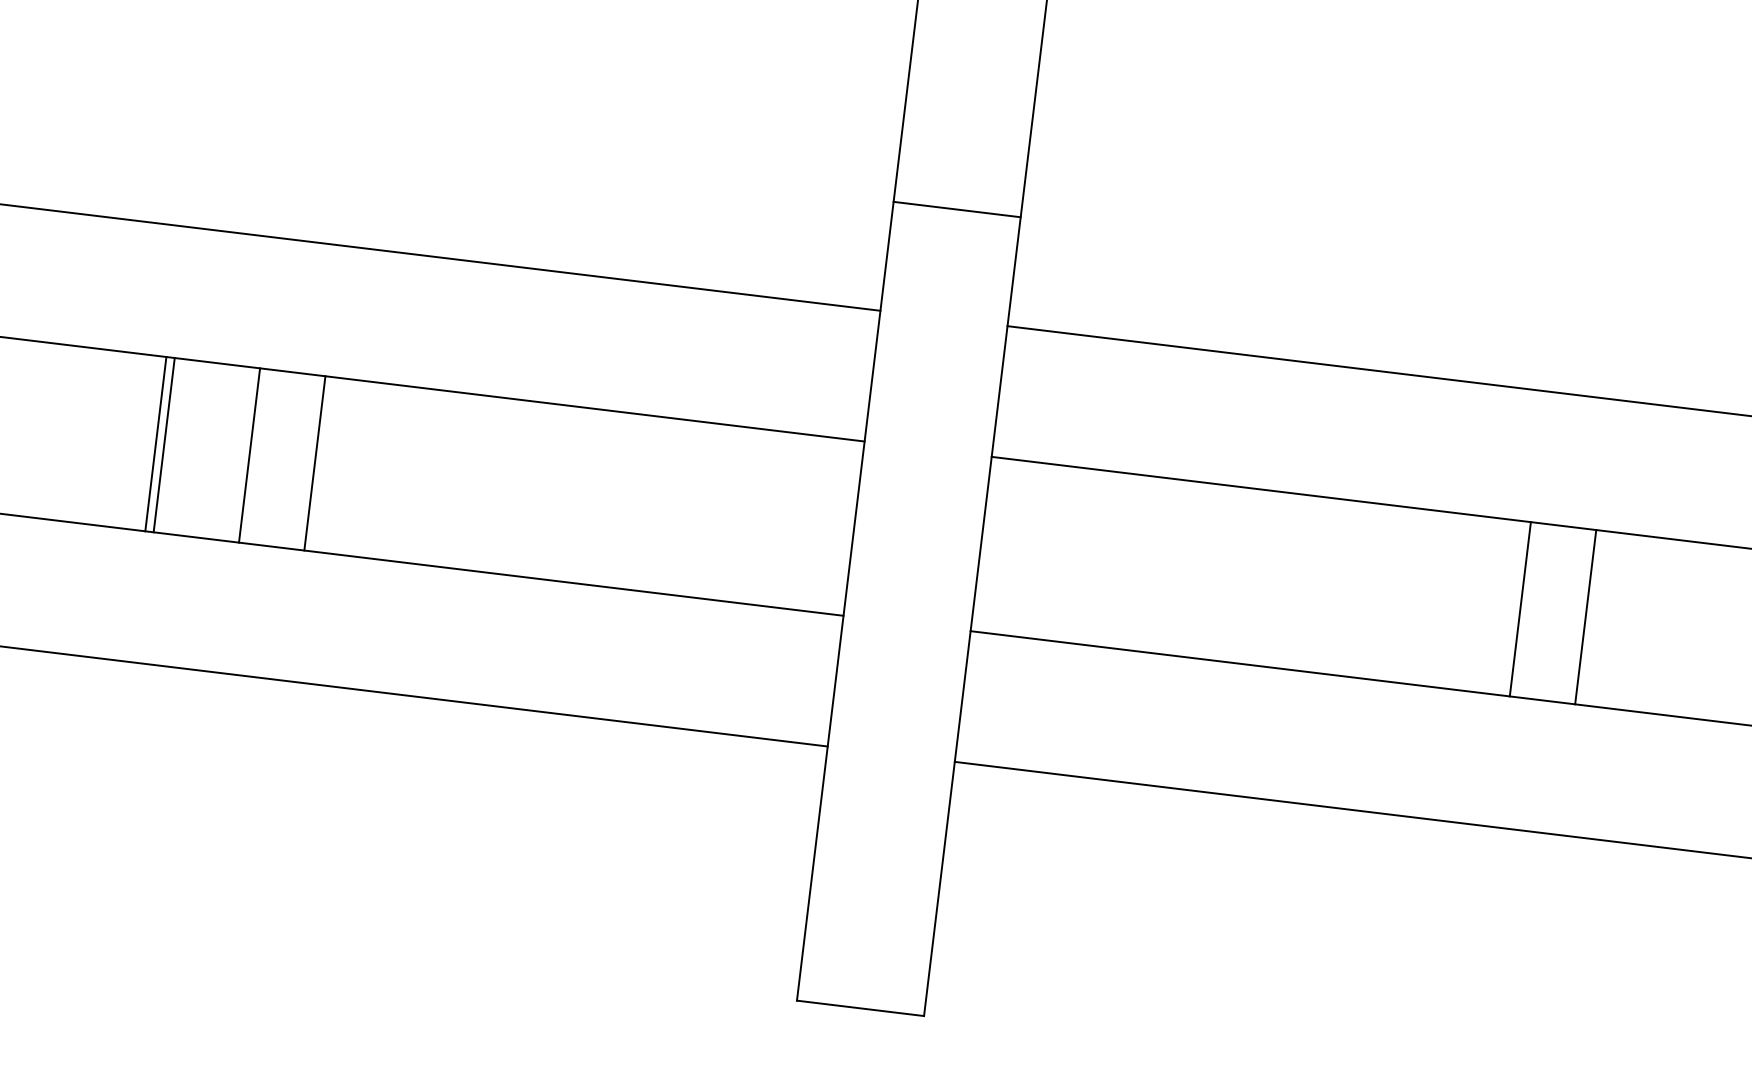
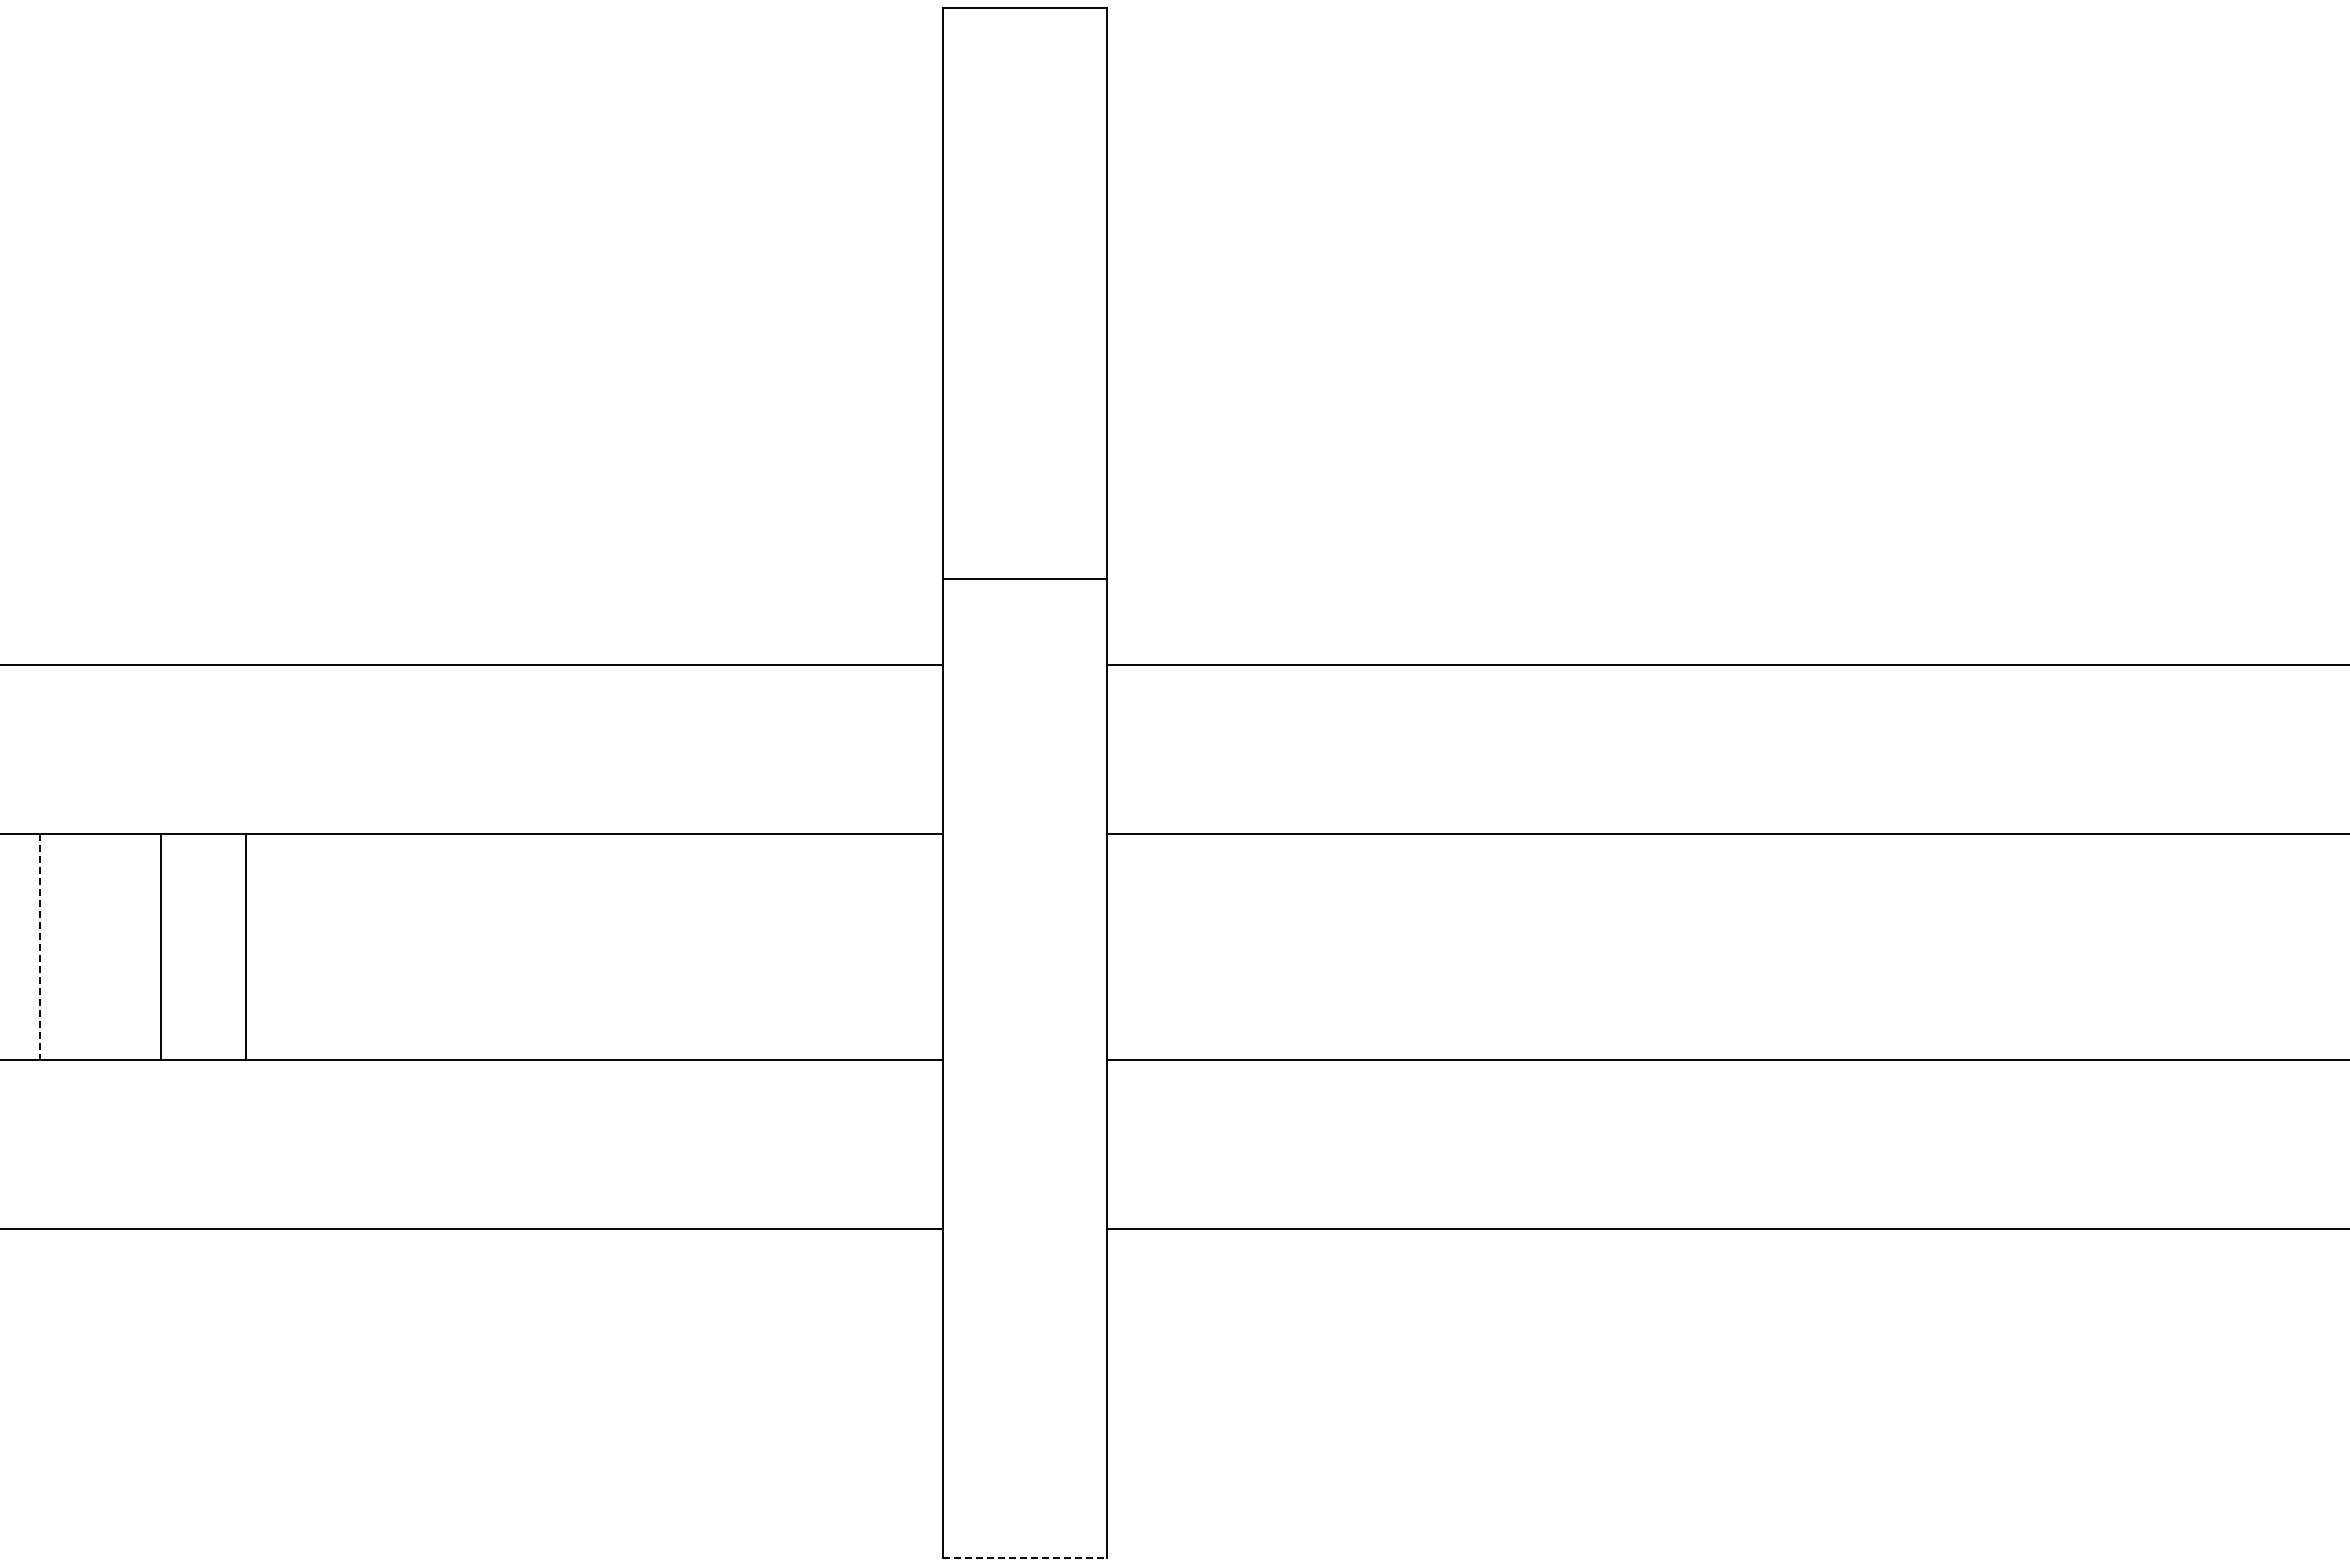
line: (956, 209) -> (1024, 578), moved
line: (155, 444) -> (39, 947), solid -> dashed
line: (164, 444) -> (50, 946), removed
line: (1520, 608) -> (1804, 946), removed
line: (1586, 616) -> (1889, 946), removed
line: (860, 1008) -> (1025, 1557), solid -> dashed

